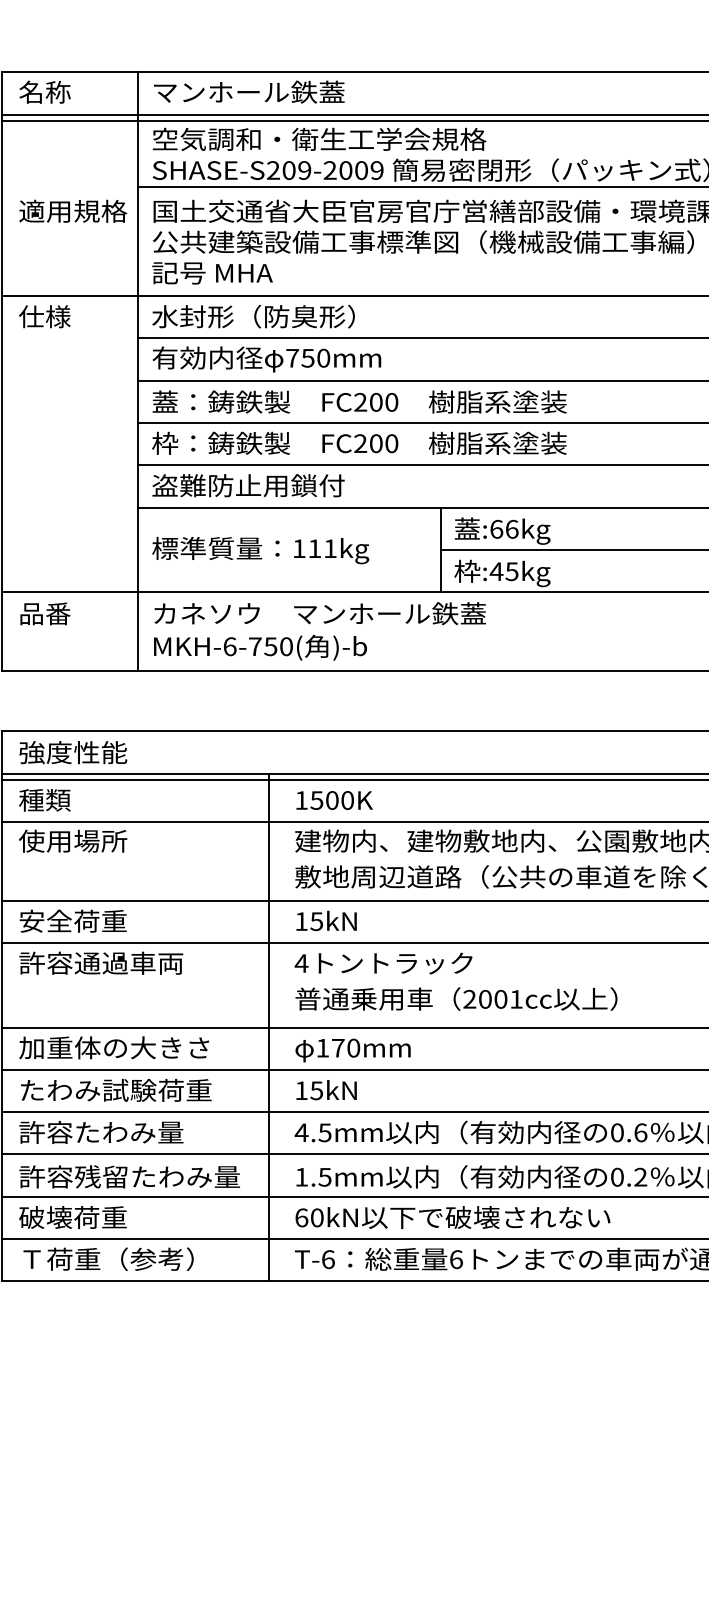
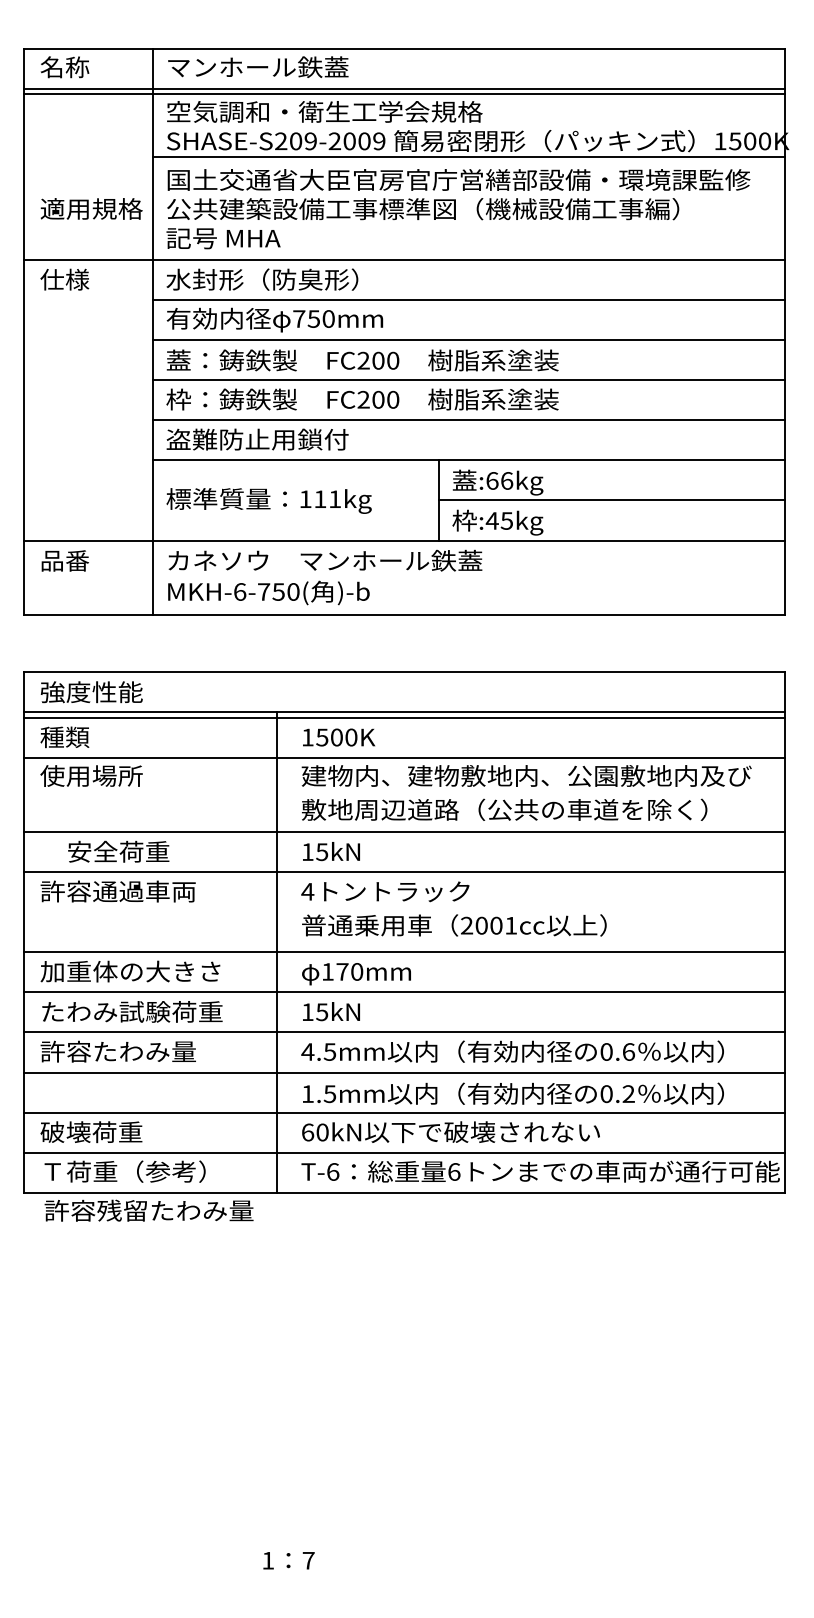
text: (73, 210) -> (91, 208), moved
text: (73, 920) -> (118, 851), moved
text: (129, 1176) -> (148, 1210), moved

